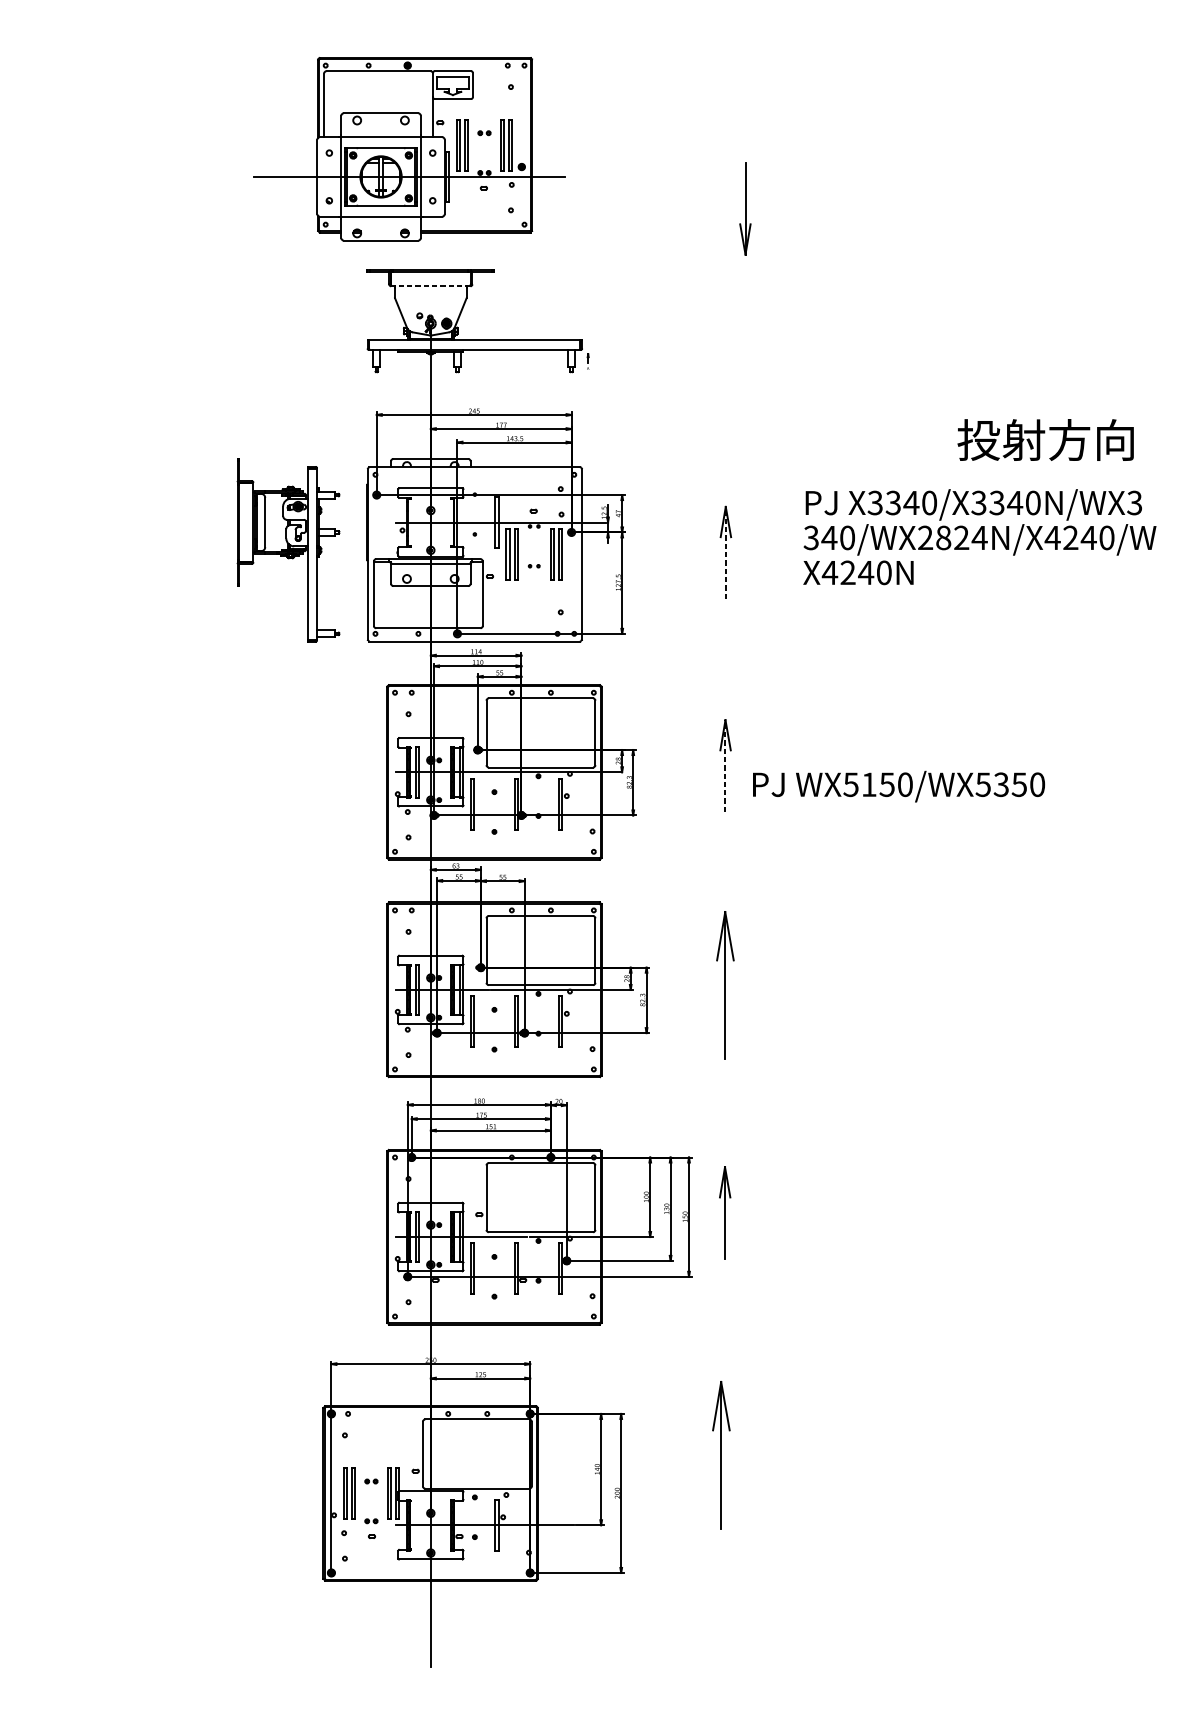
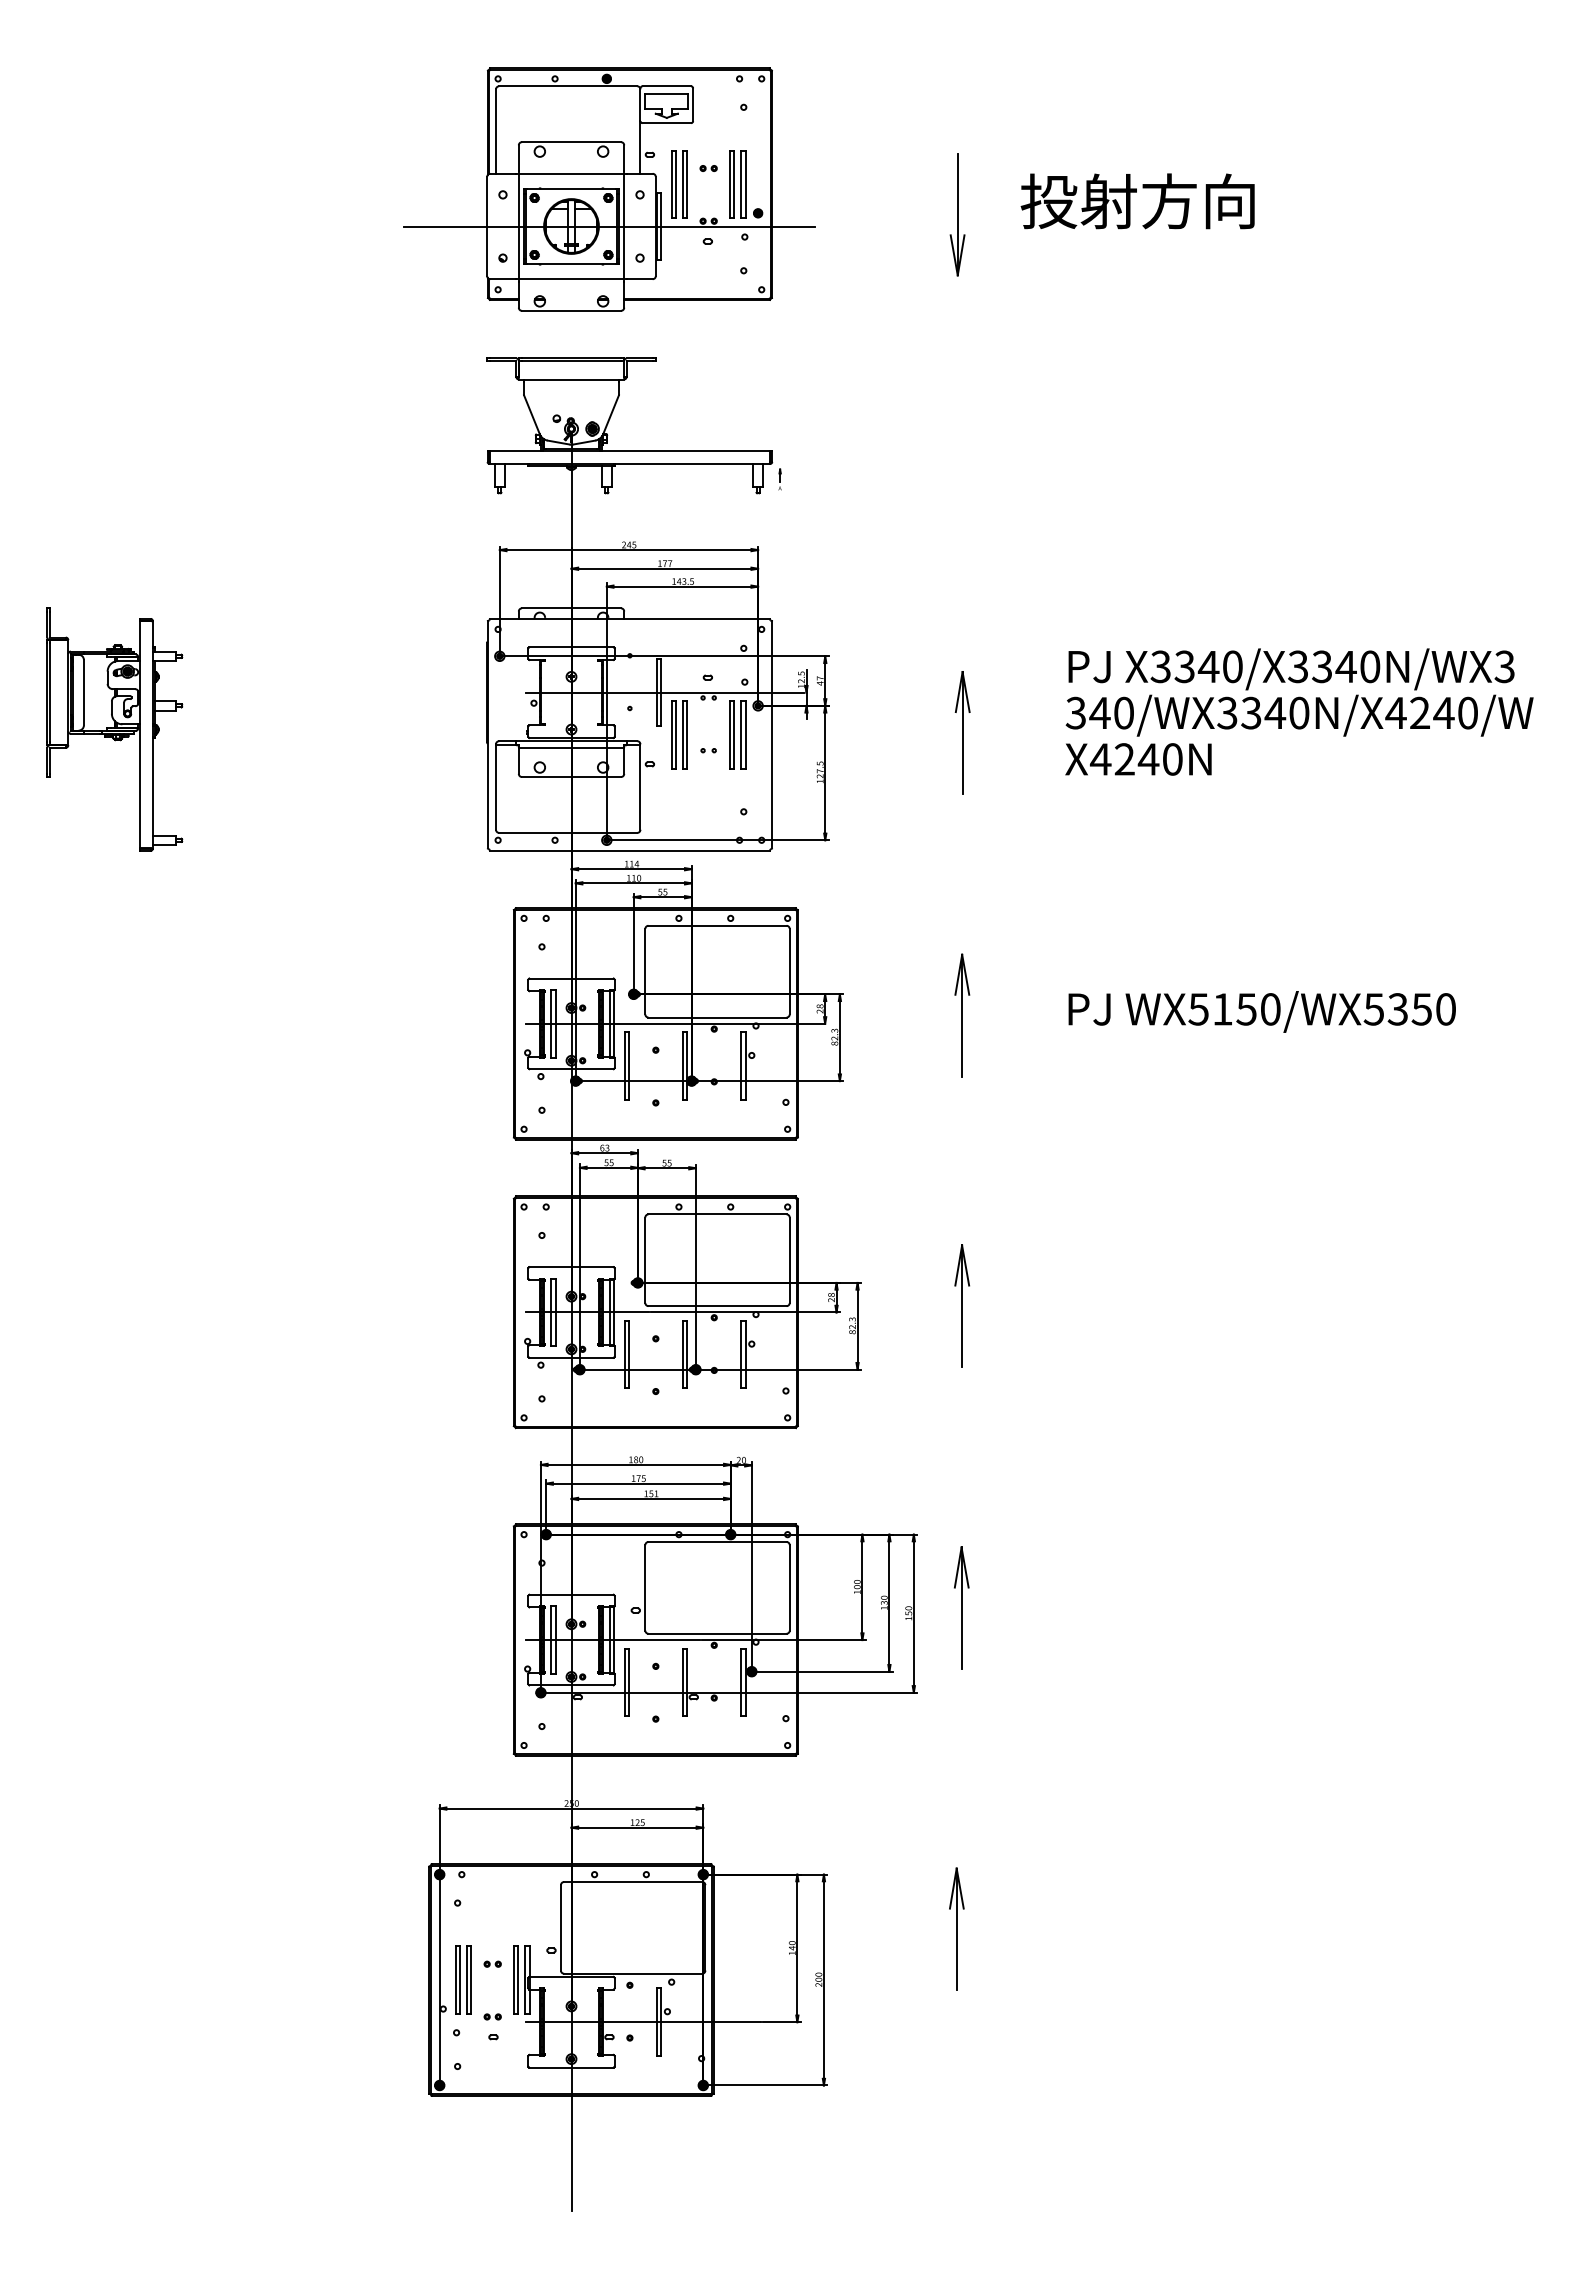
part: (409, 149) -> (609, 189), moved
part: (745, 208) -> (957, 214), moved
line: (430, 286) -> (571, 379), dashed -> solid
text: (1045, 440) -> (1137, 201), moved
text: (952, 537) -> (1263, 712), 340/WX2824N/X4240/W -> 340/WX3340N/X4240/W
part: (288, 550) -> (114, 729), moved
line: (725, 552) -> (962, 732), dashed -> solid
line: (725, 765) -> (962, 1015), dashed -> solid
text: (898, 786) -> (1261, 1011), moved
part: (725, 984) -> (962, 1305), size x0.62
part: (721, 1454) -> (956, 1928), size x0.62

